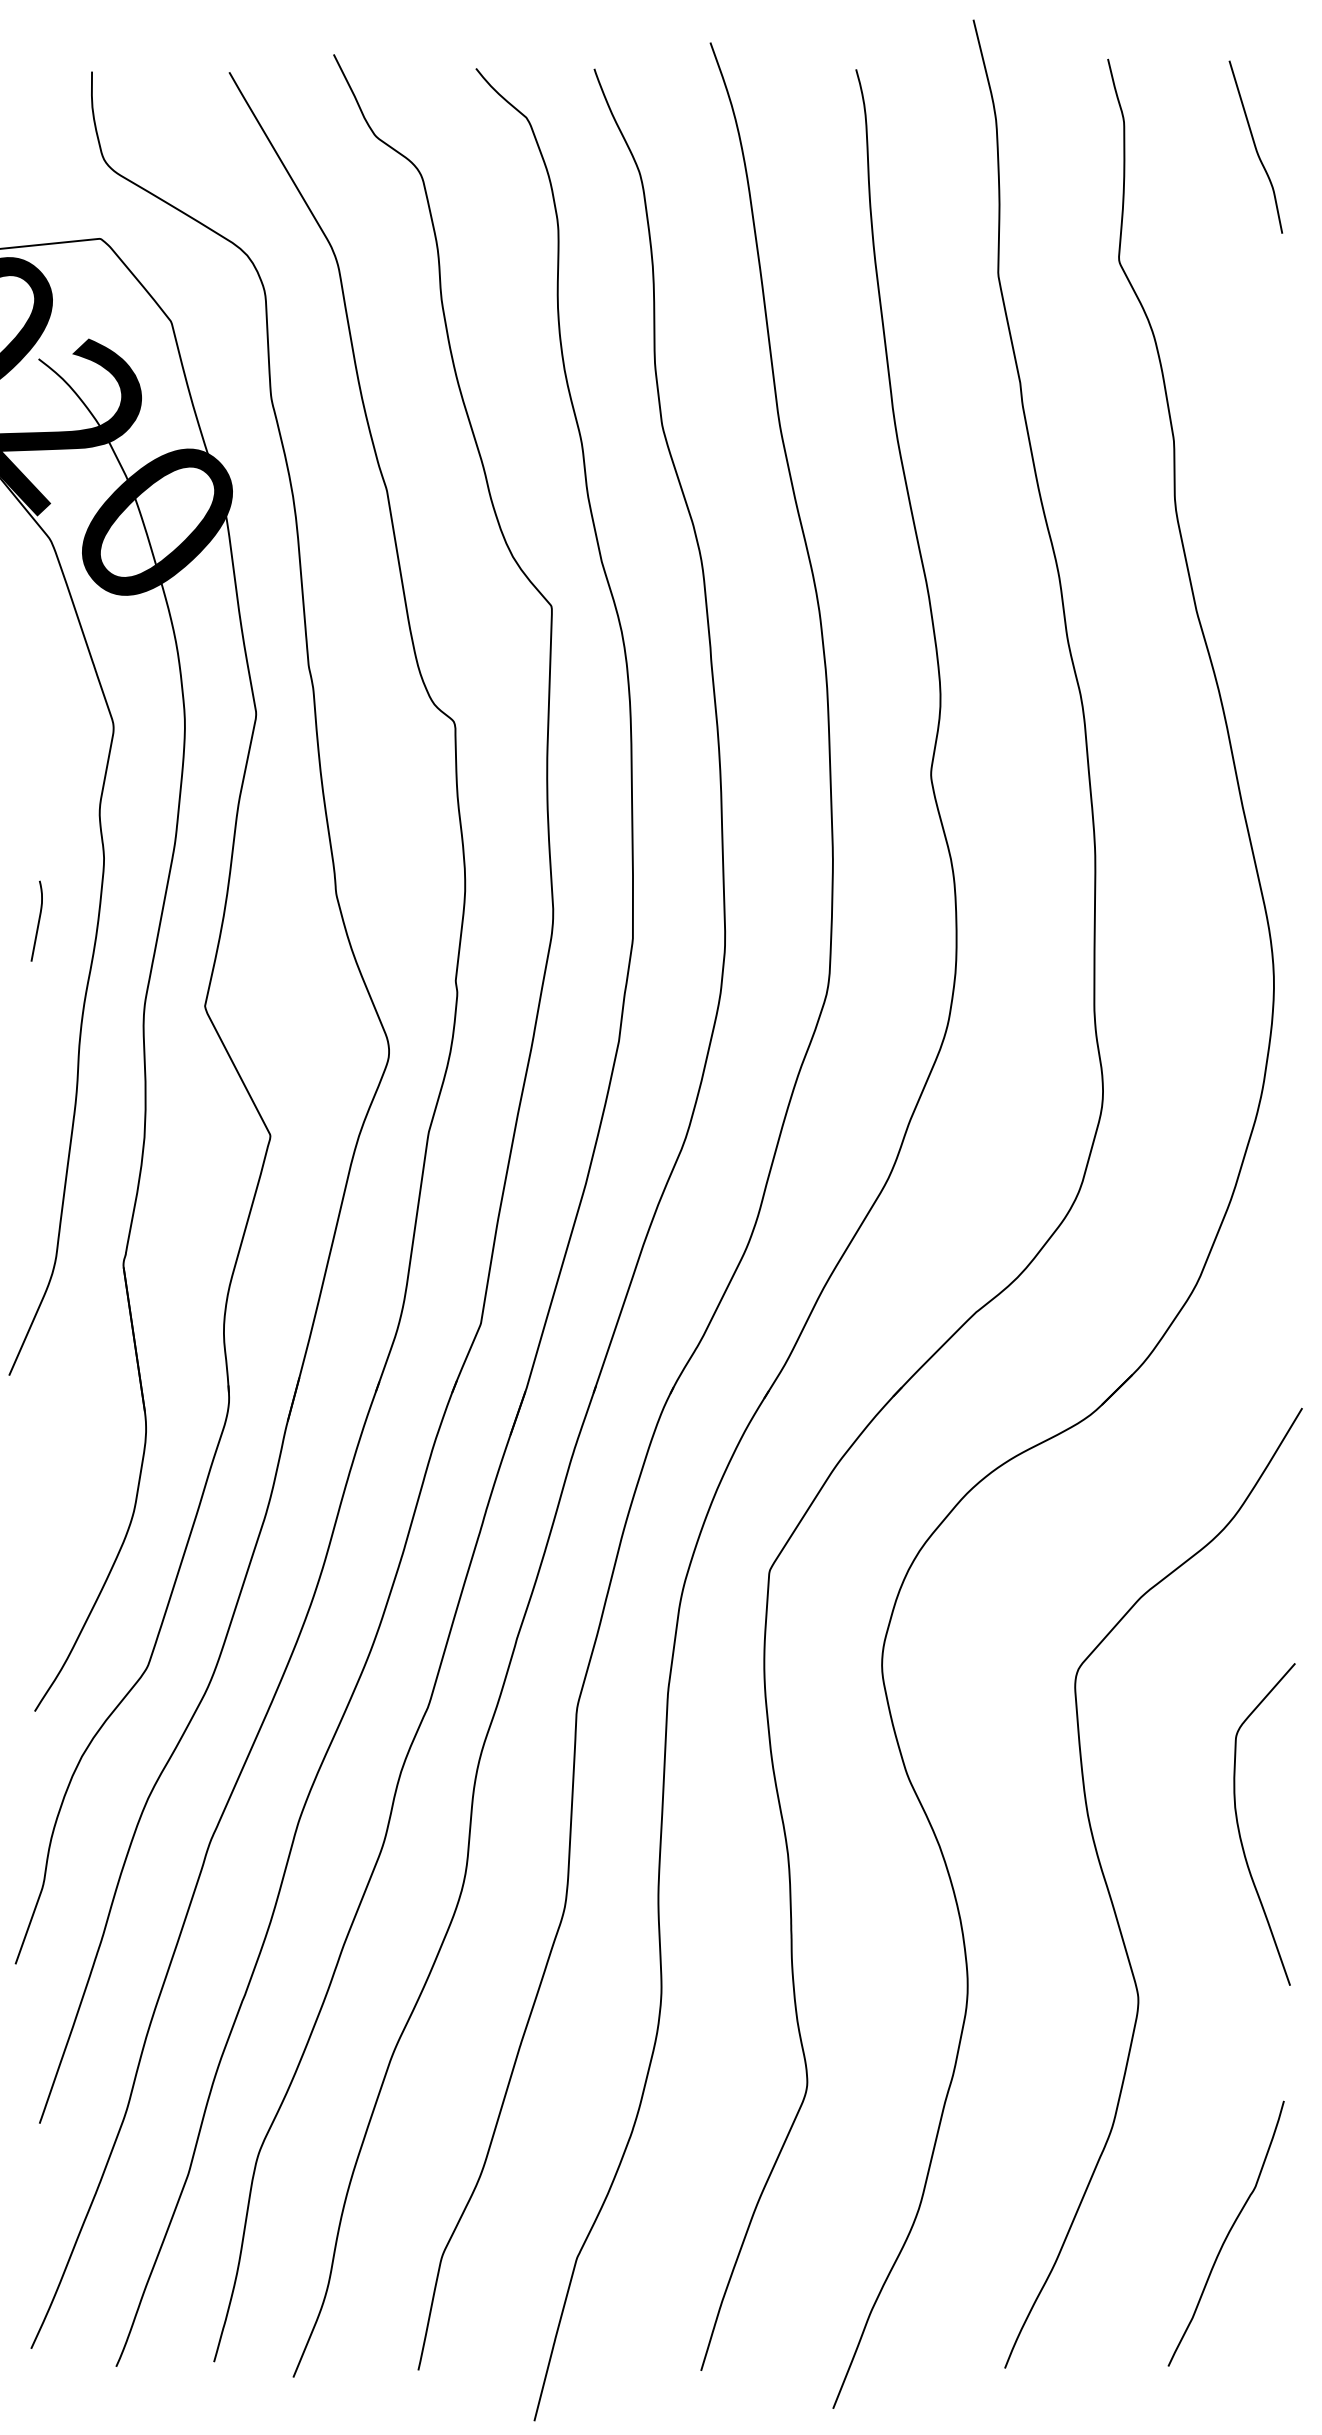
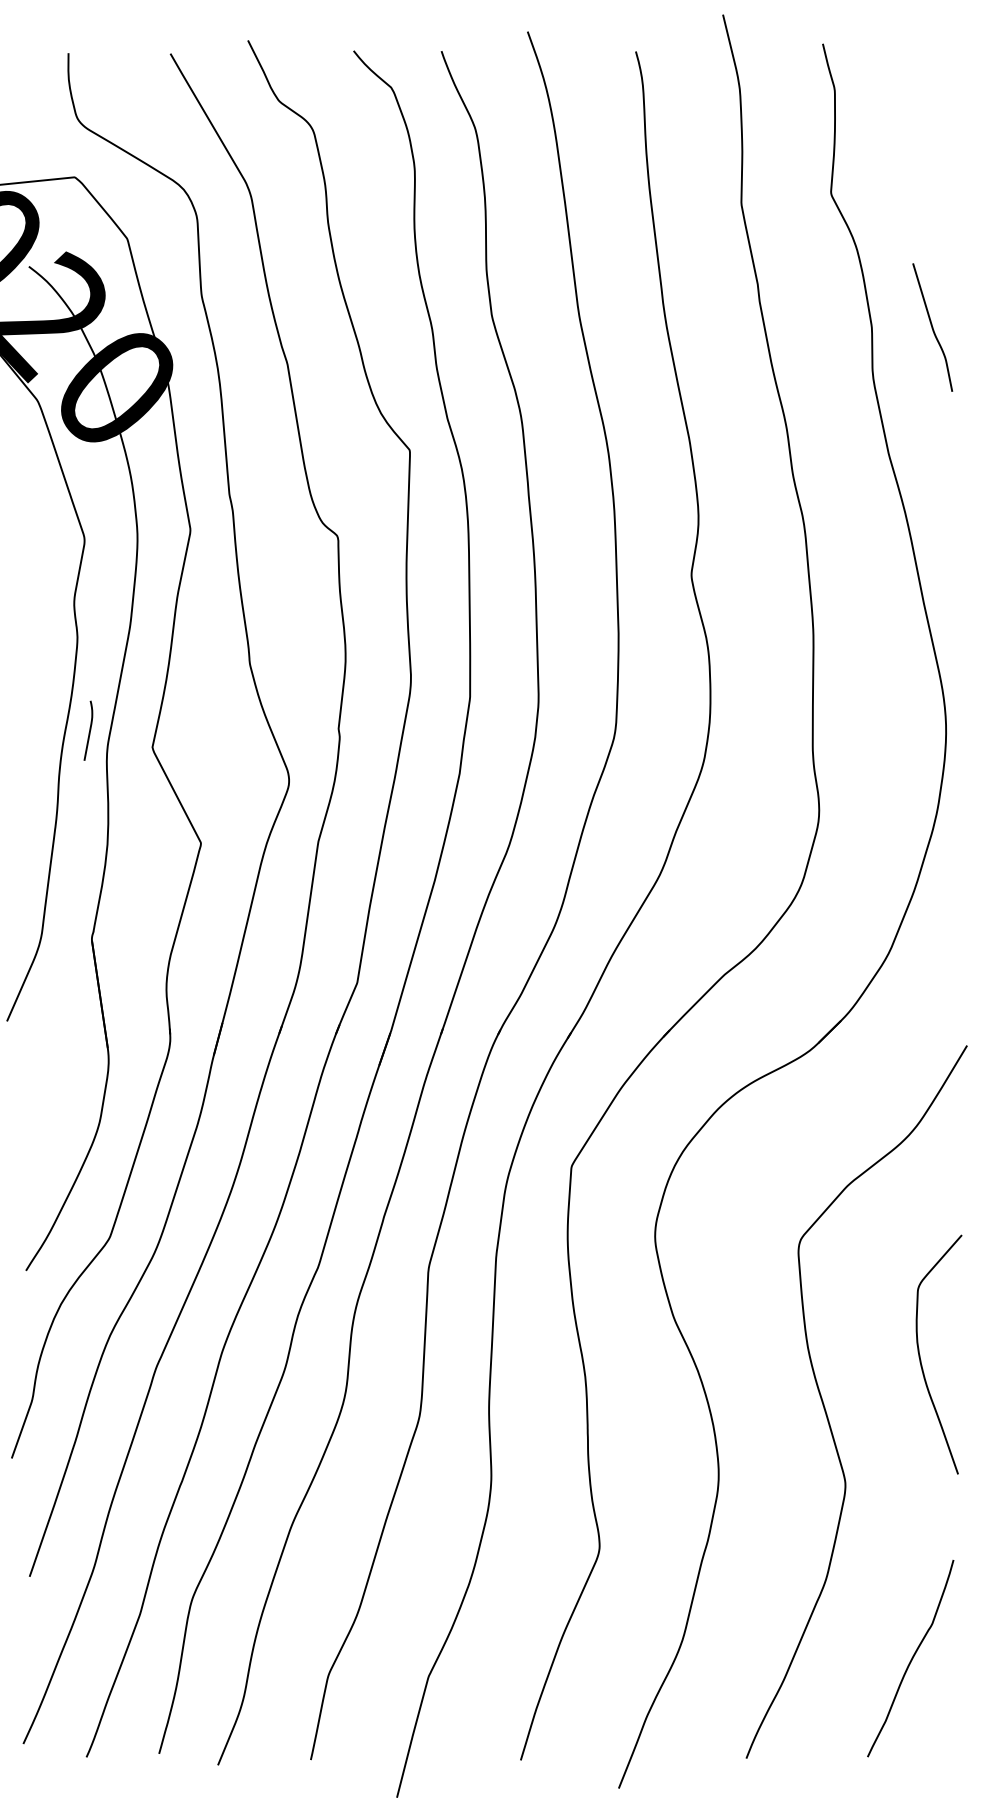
curve: (1255, 146) -> (932, 327), moved
curve: (38, 920) -> (89, 730), moved

